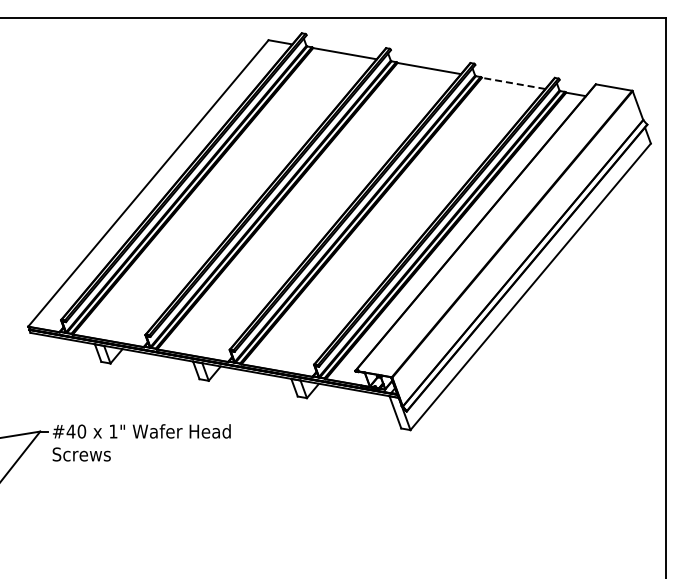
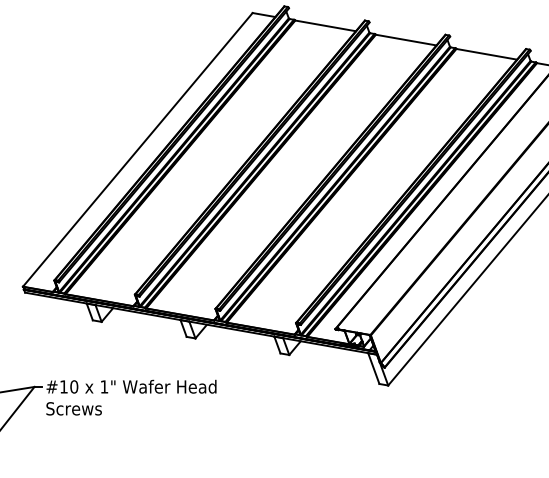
line: (513, 83) -> (486, 54), dashed -> solid
text: (70, 431) -> (63, 386), #40 -> #10

